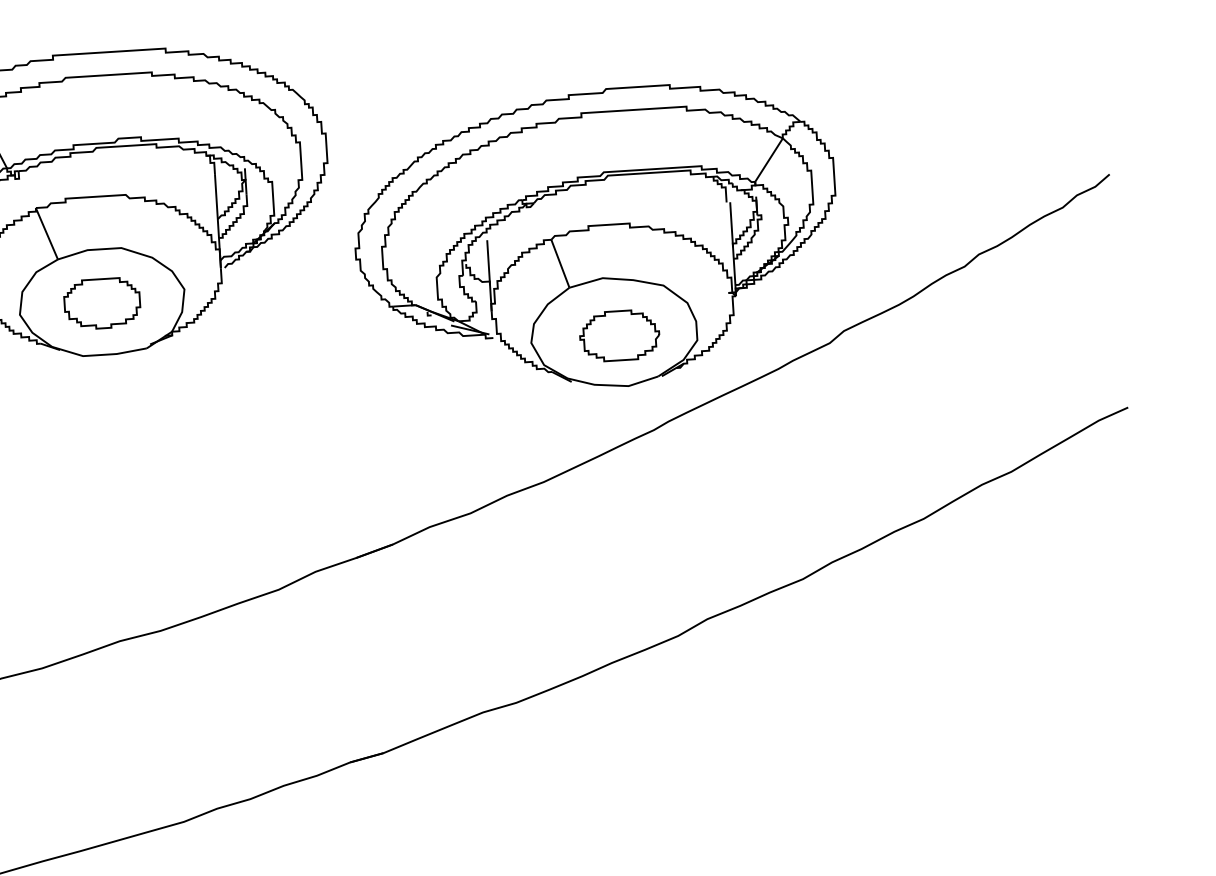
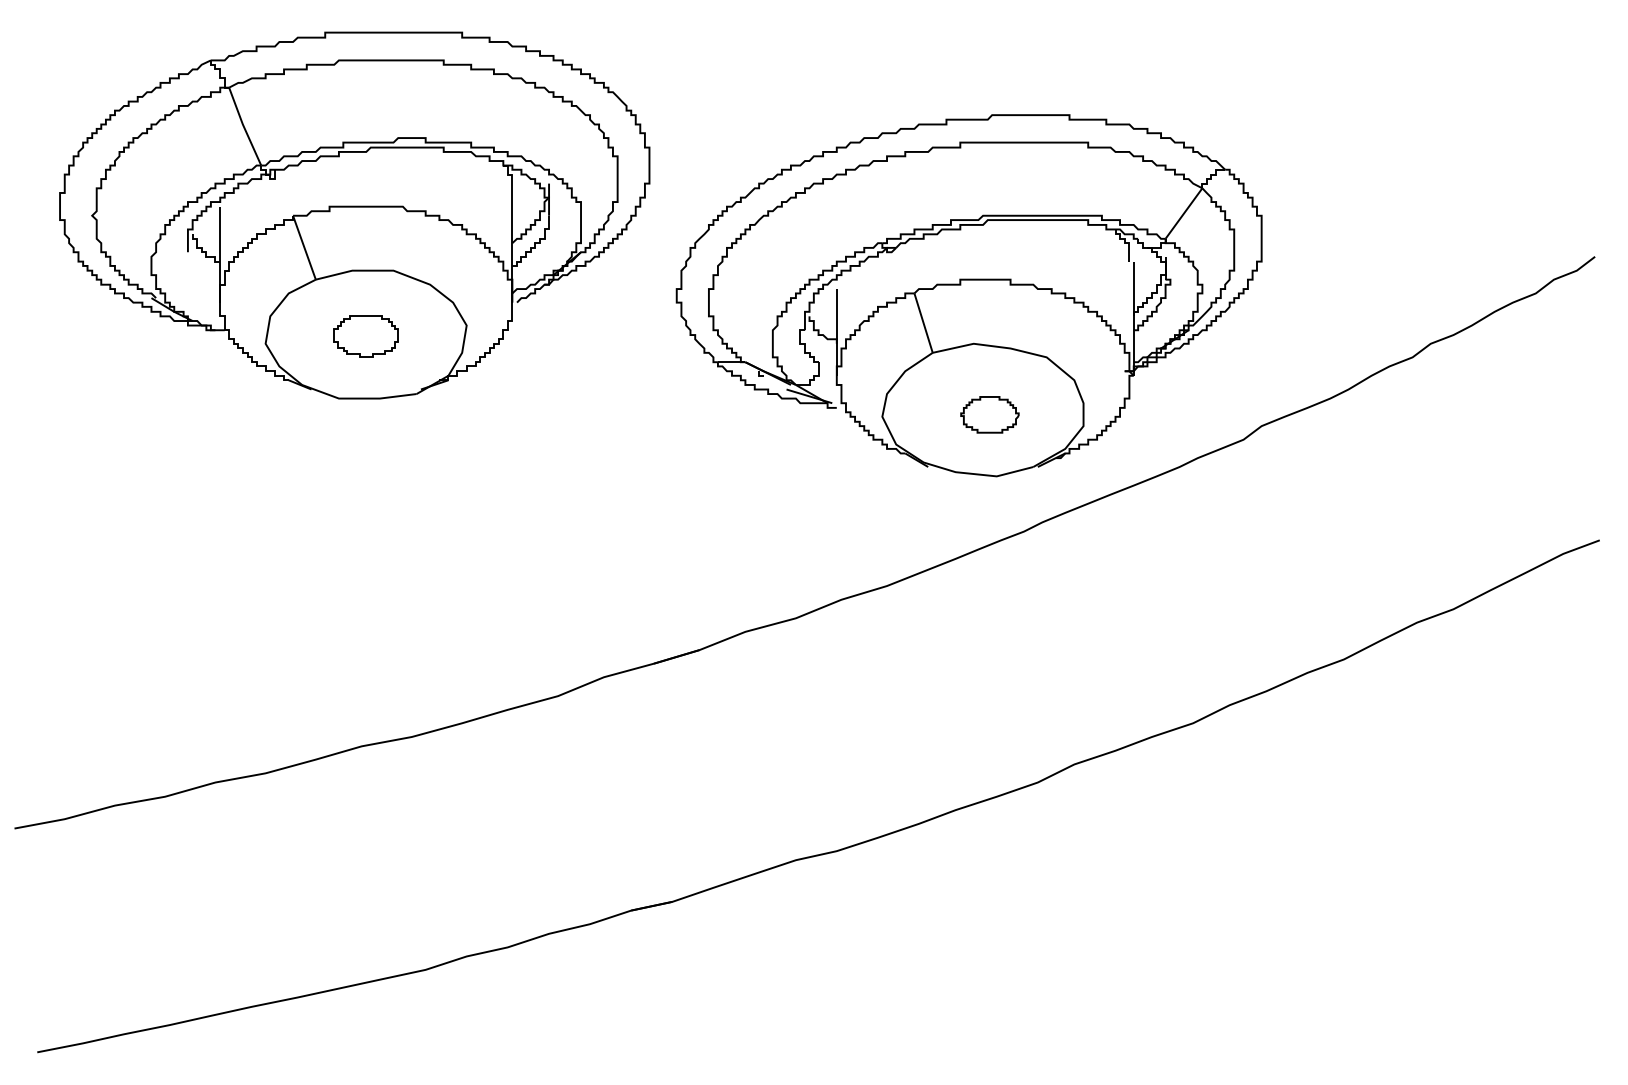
part: (102, 303) -> (366, 336), size x0.7
part: (619, 335) -> (989, 414), size x0.6

